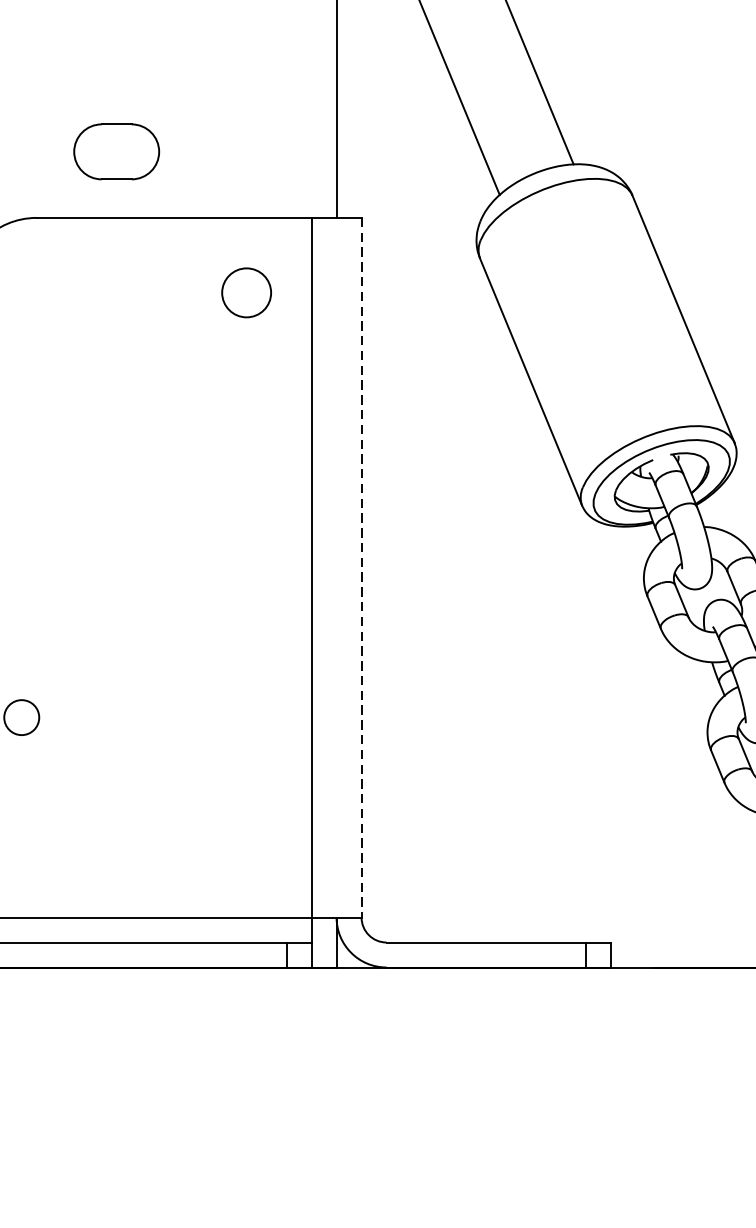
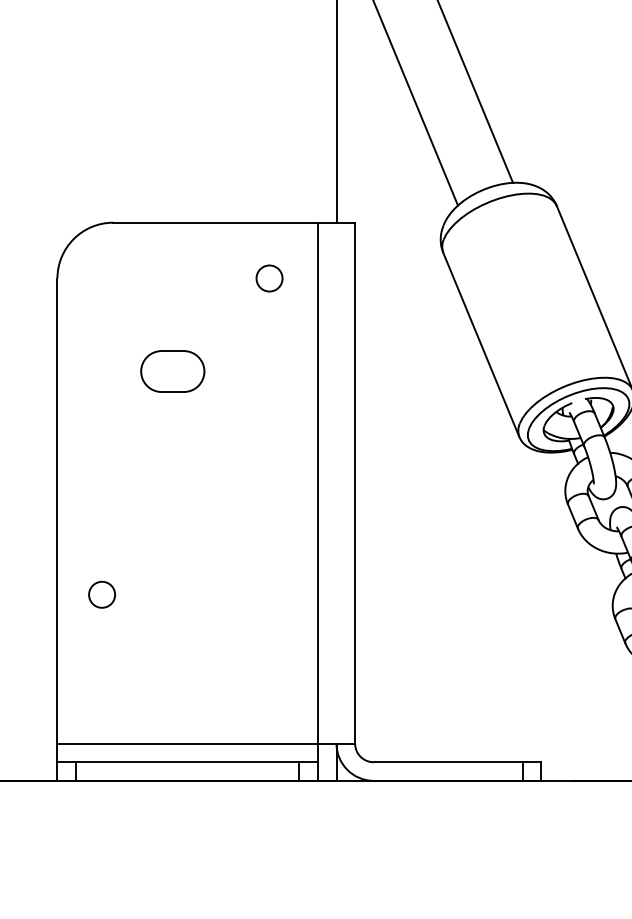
part: (116, 151) -> (172, 371), moved
circle: (246, 292) -> (269, 278), size x0.71
line: (362, 568) -> (355, 483), dashed -> solid

